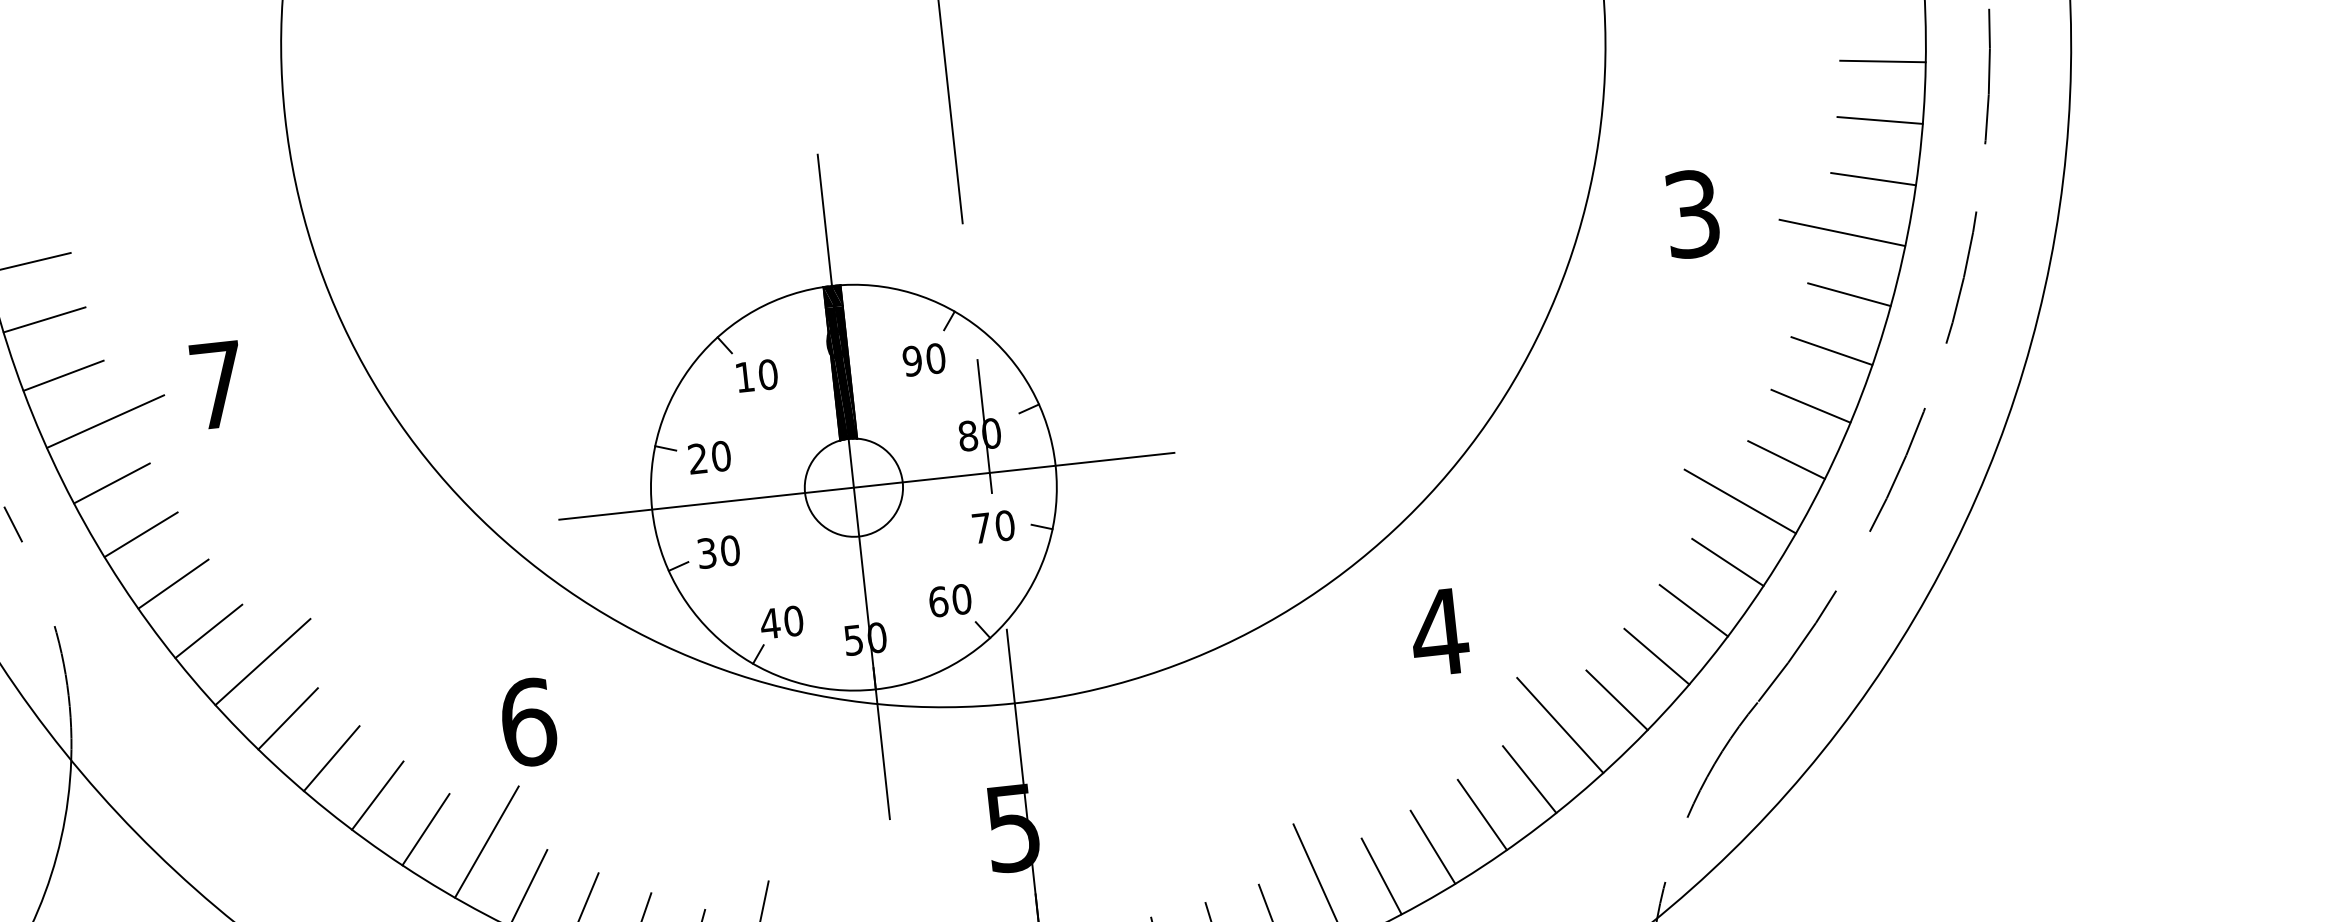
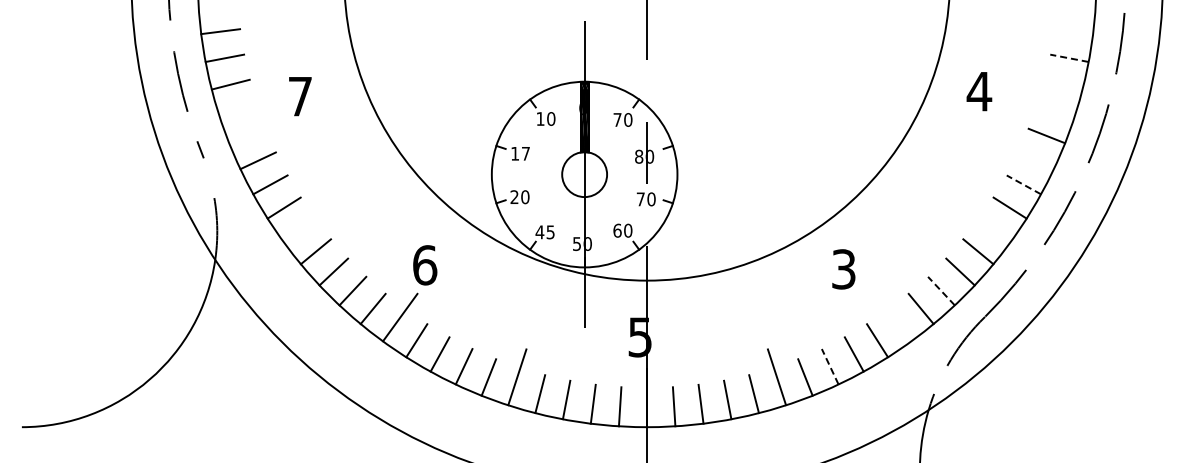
line: (1882, 61) -> (1073, 31), removed
line: (1880, 120) -> (1069, 58), solid -> dashed
line: (1873, 178) -> (1063, 84), removed
text: (1692, 213) -> (979, 91), 3 -> 4
line: (1841, 232) -> (1046, 107), removed
line: (1830, 350) -> (1035, 160), removed
text: (912, 360) -> (617, 119), 90 -> 70
line: (1810, 405) -> (1023, 184), solid -> dashed
line: (105, 421) -> (247, 107), removed
text: (709, 456) -> (520, 153), 20 -> 17
line: (111, 482) -> (247, 135), removed
line: (866, 486) -> (590, 174), removed
line: (1739, 501) -> (986, 224), removed
text: (706, 553) -> (514, 197), 30 -> 20
text: (793, 621) -> (550, 232), 40 -> 45
text: (1438, 632) -> (843, 269), 4 -> 3
line: (1657, 657) -> (941, 291), solid -> dashed
line: (263, 661) -> (307, 224), removed
line: (1558, 725) -> (893, 317), removed
line: (1433, 846) -> (830, 366), solid -> dashed

